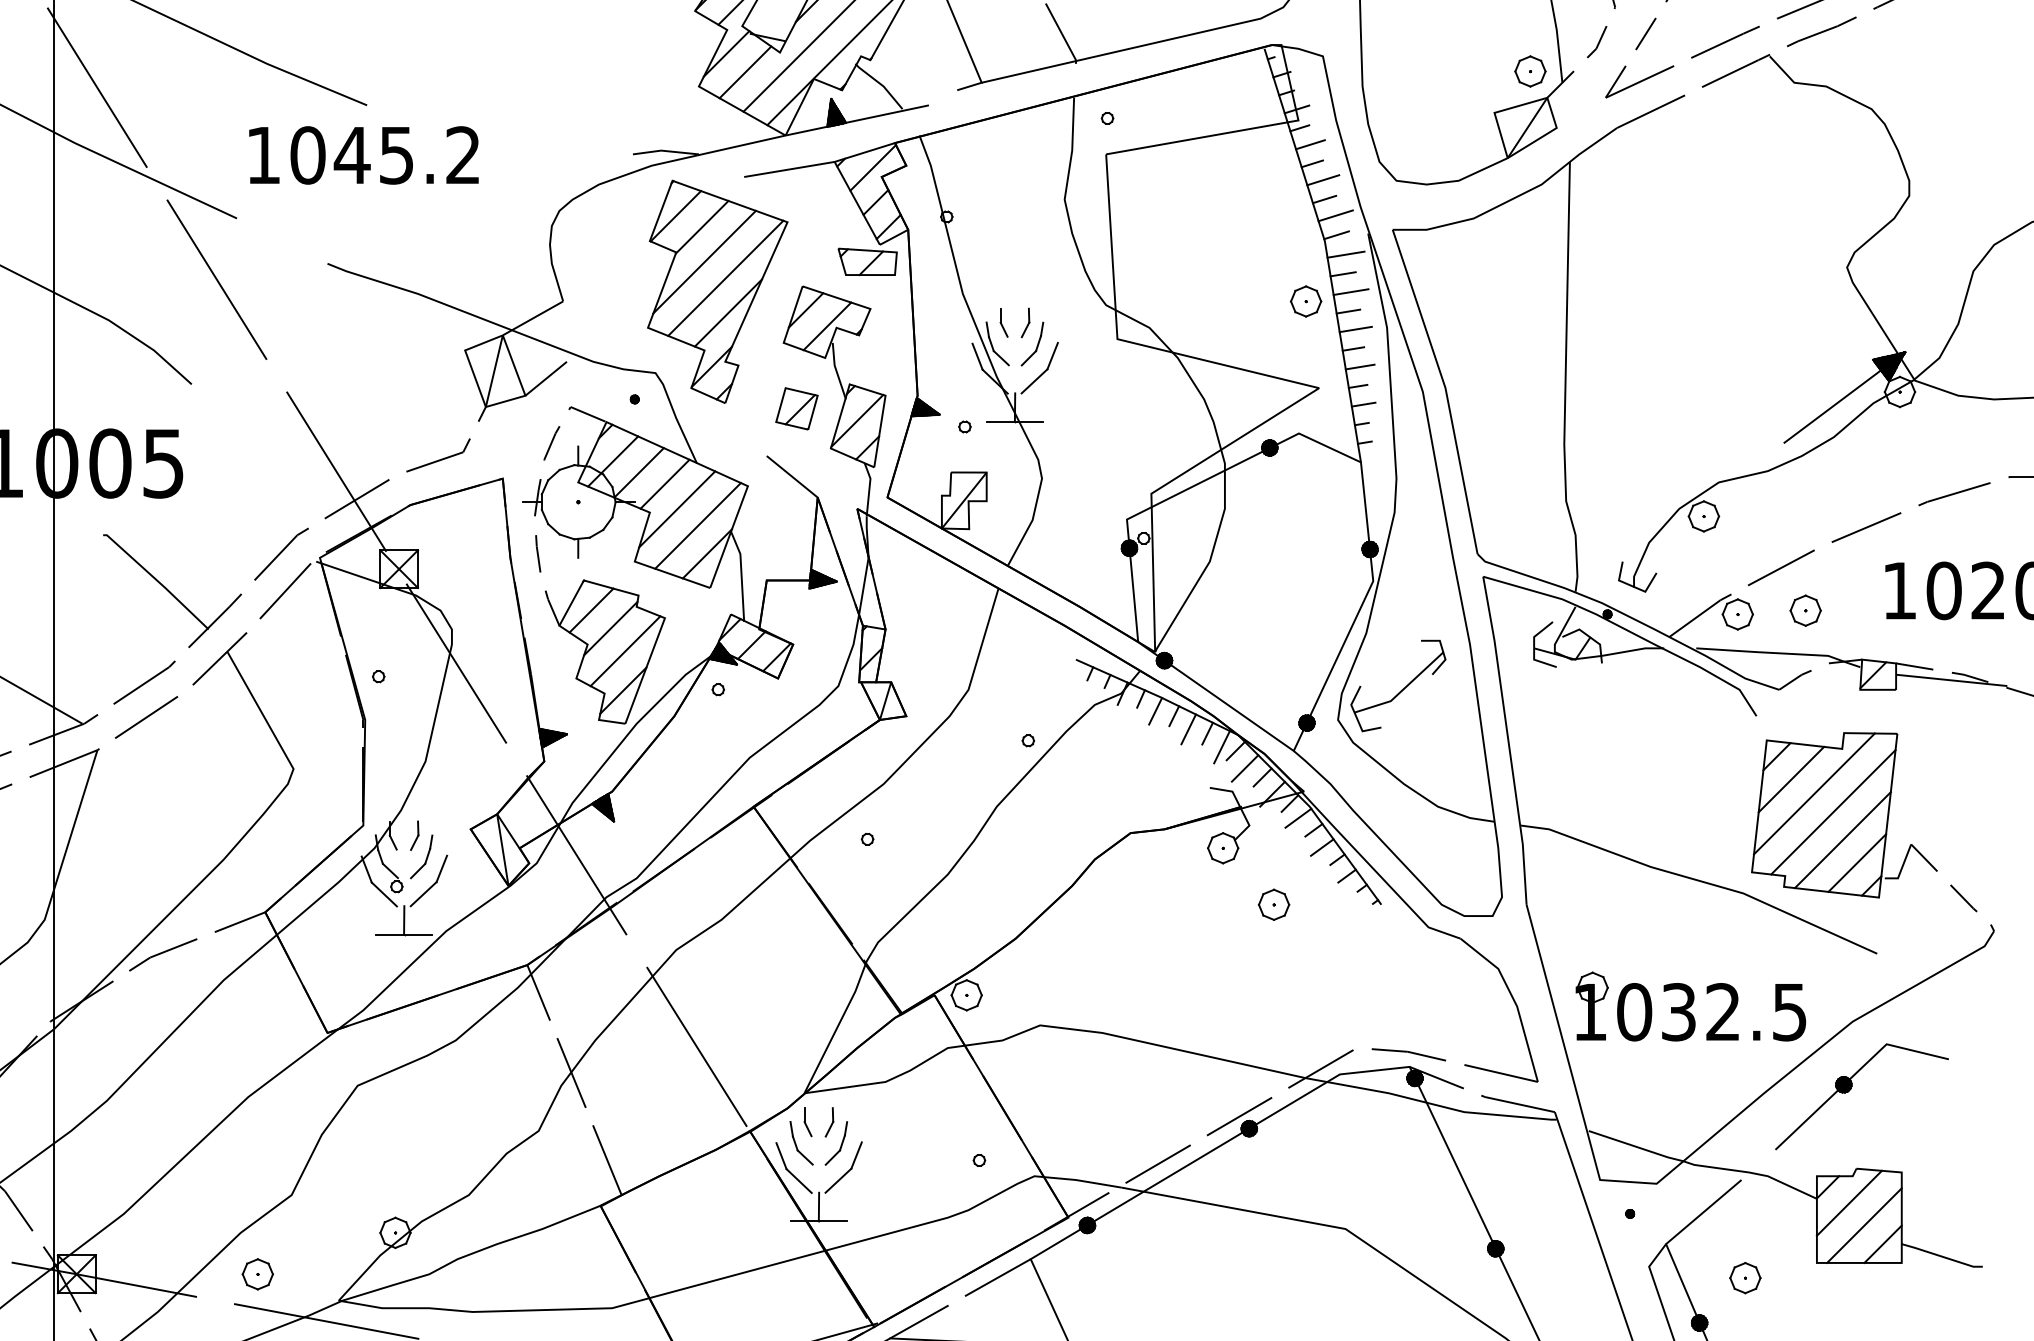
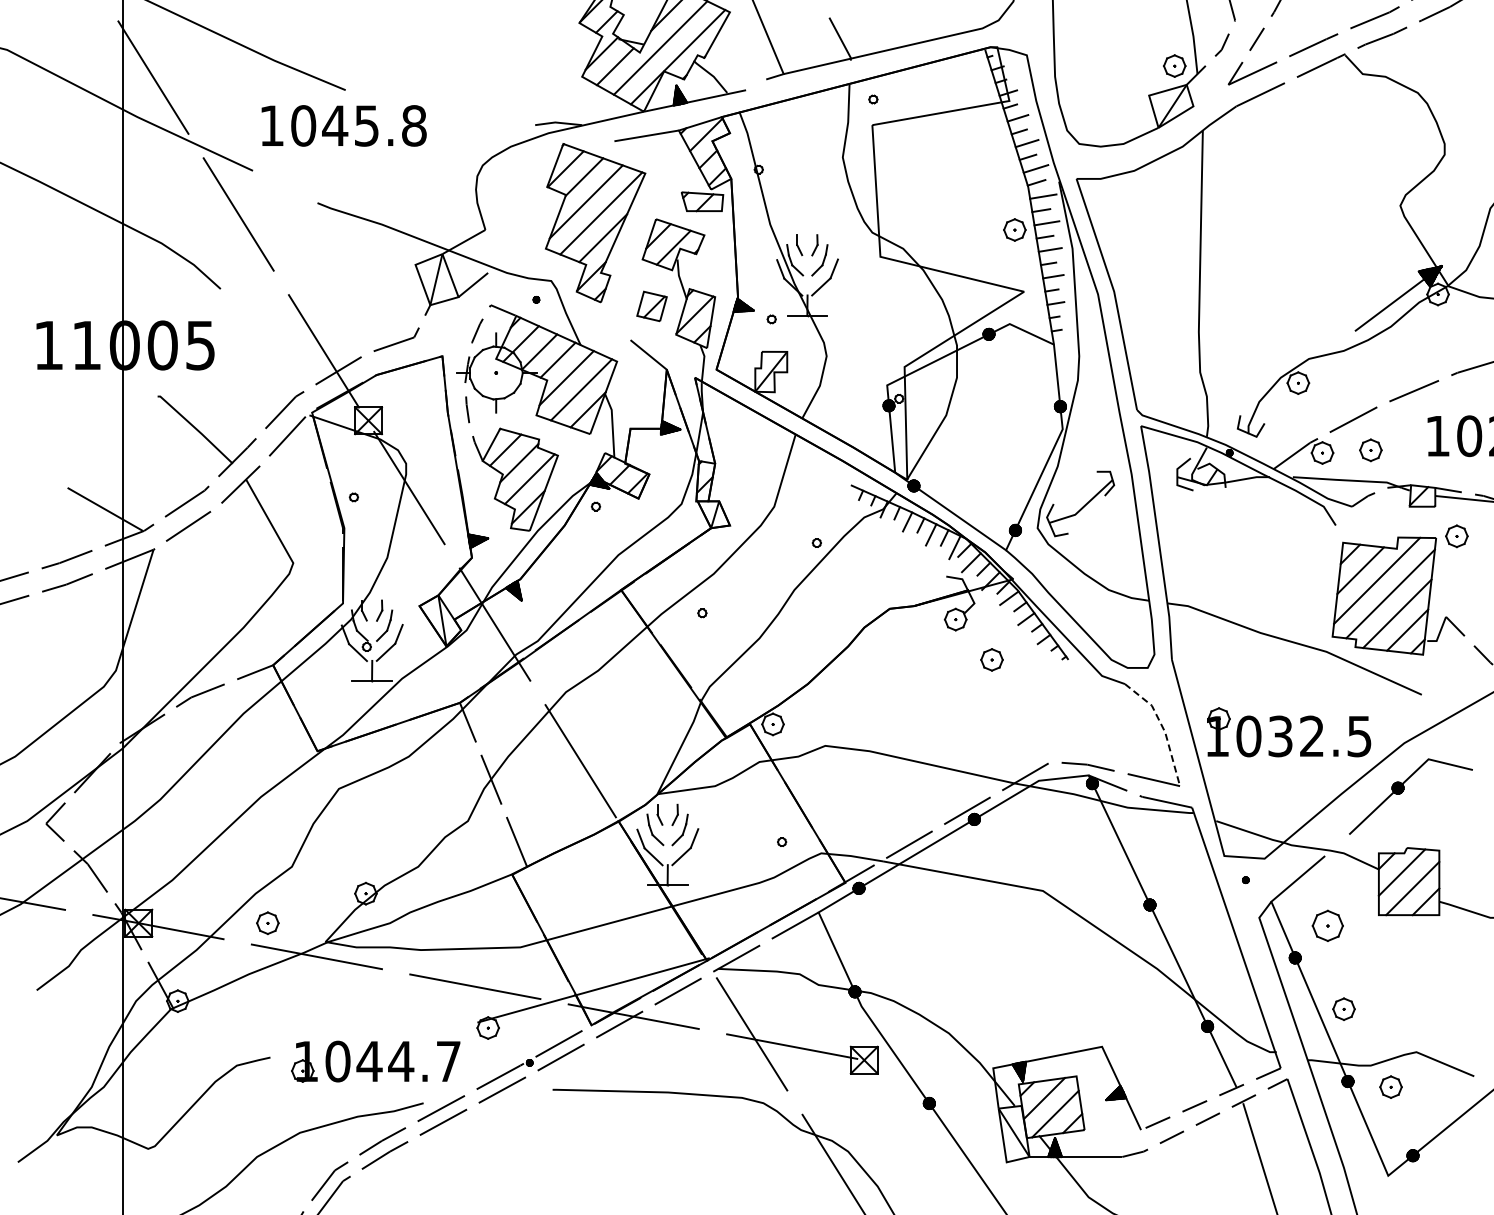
text: (463, 154) -> (414, 125), 1045.2 -> 1045.8
part: (1925, 731) -> (1456, 536), added
line: (1514, 1001) -> (1163, 728), solid -> dashed
part: (1744, 1277) -> (1327, 925), size x1.4

